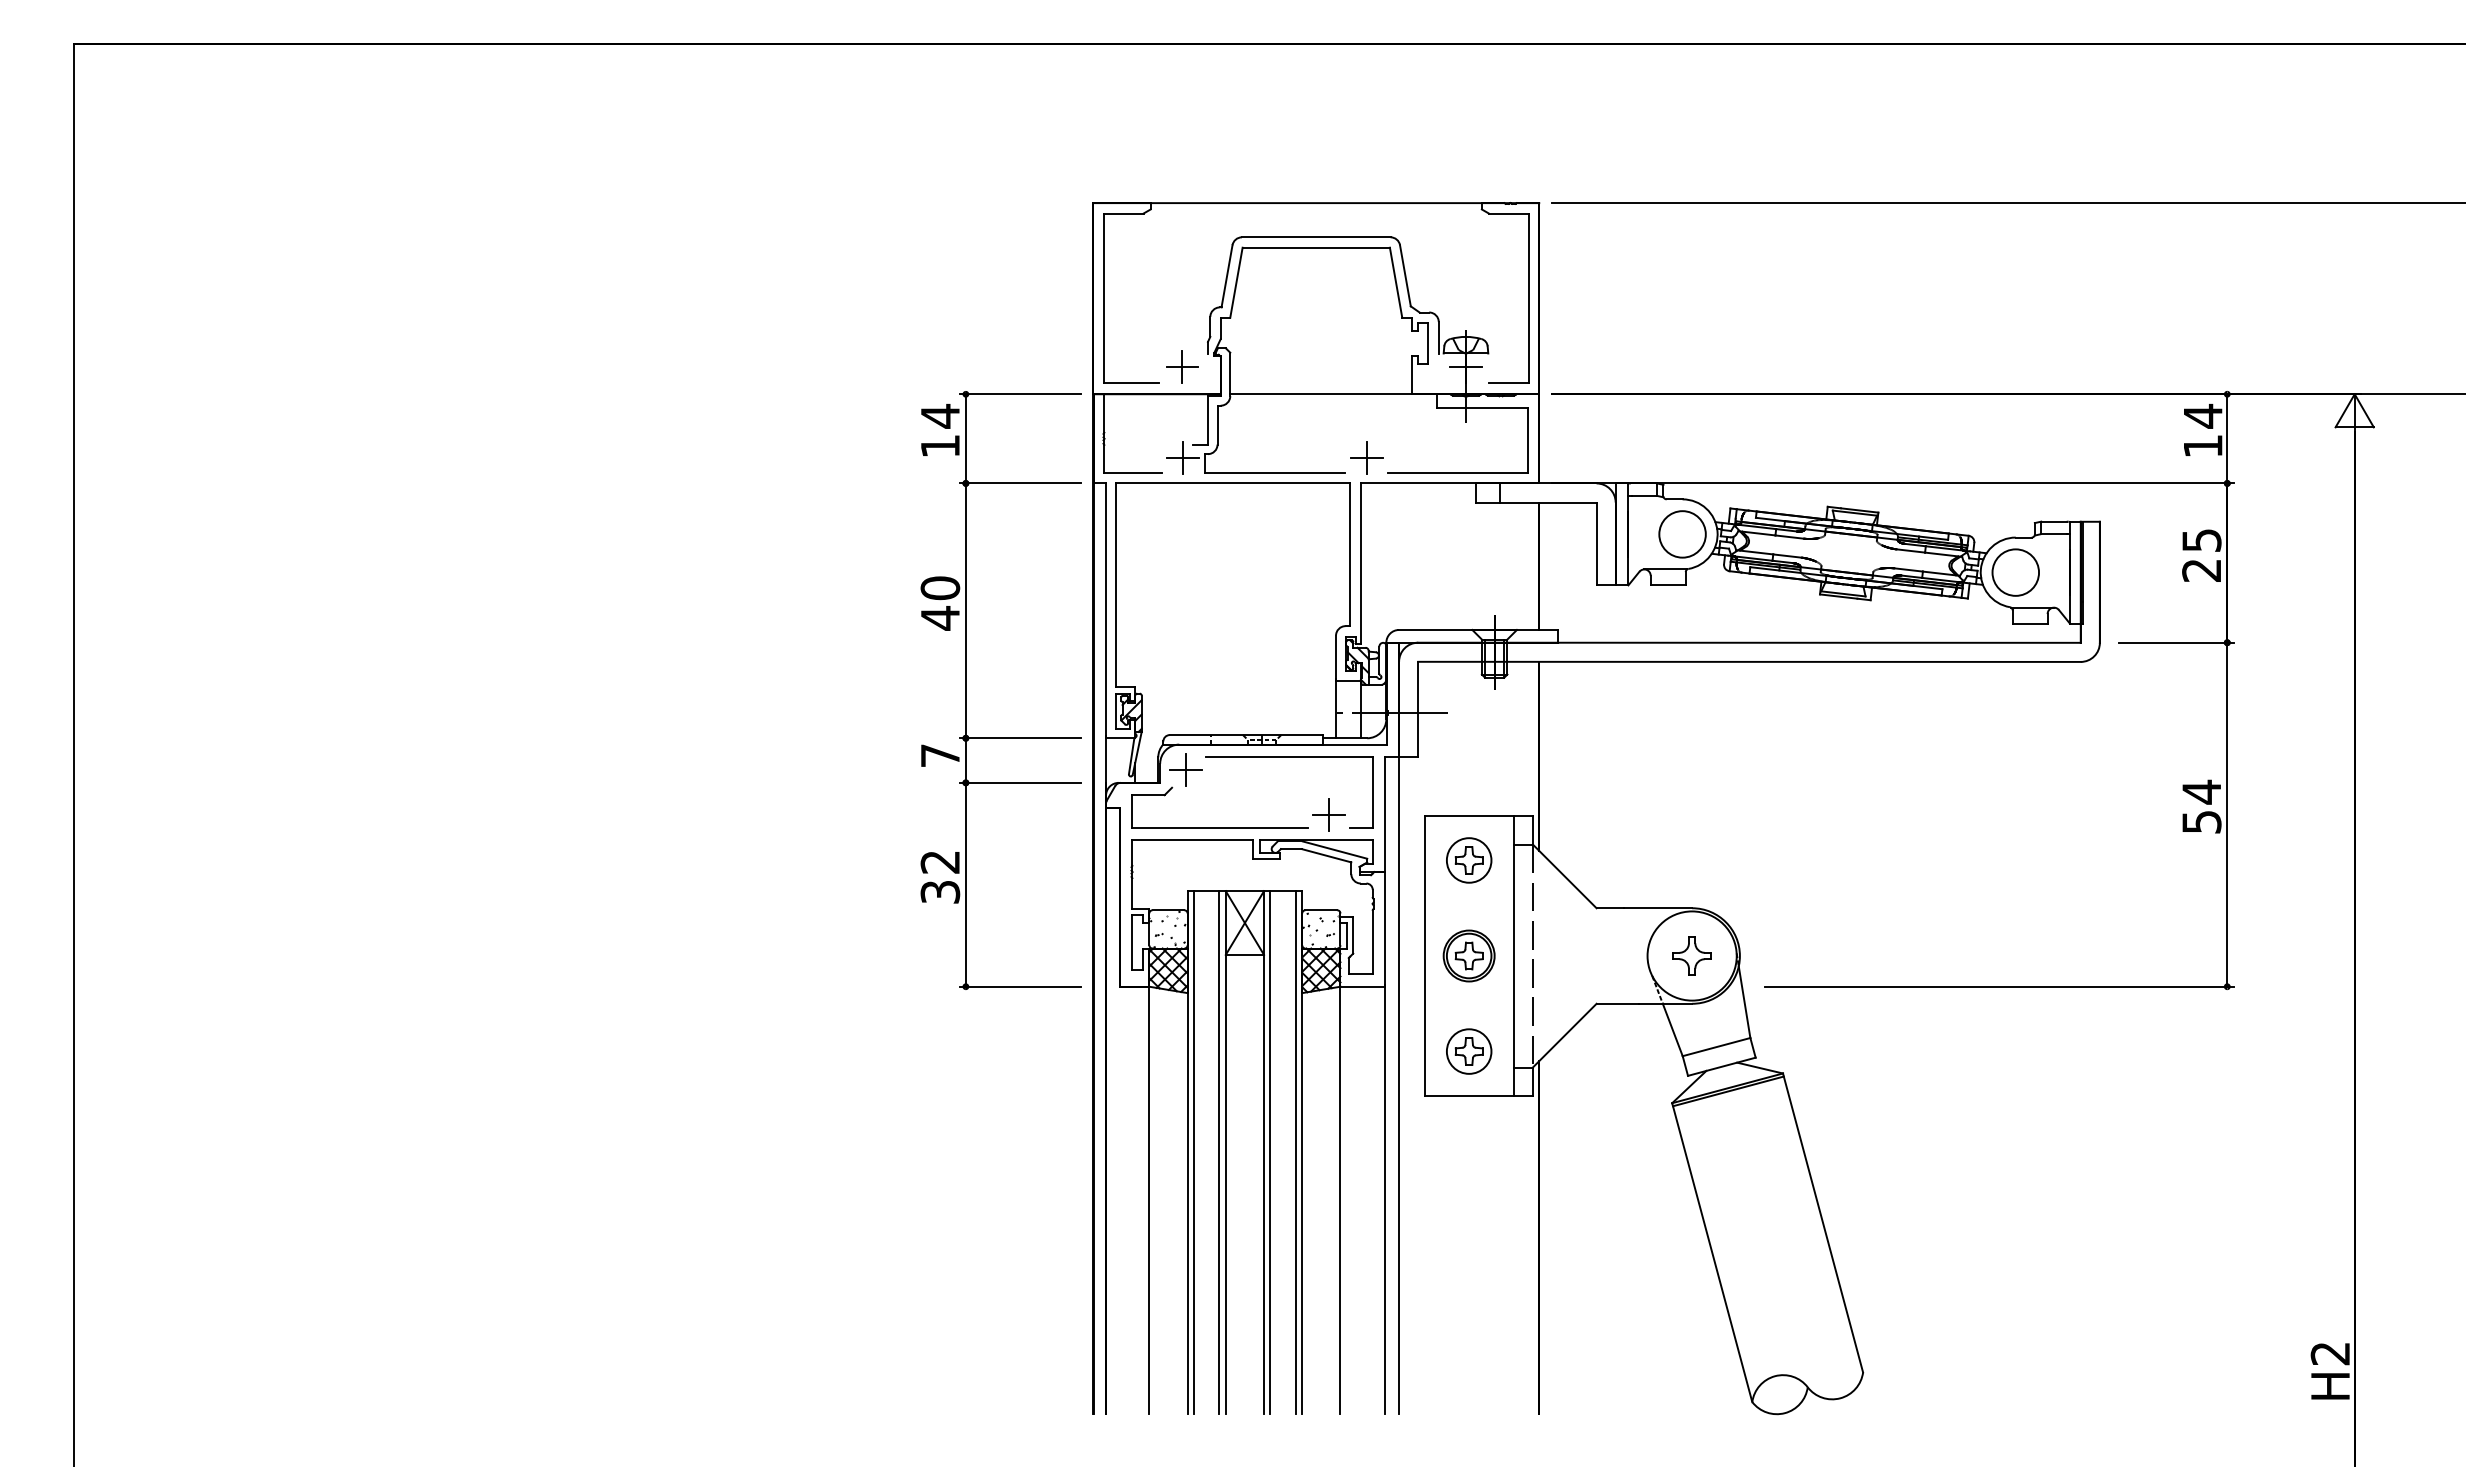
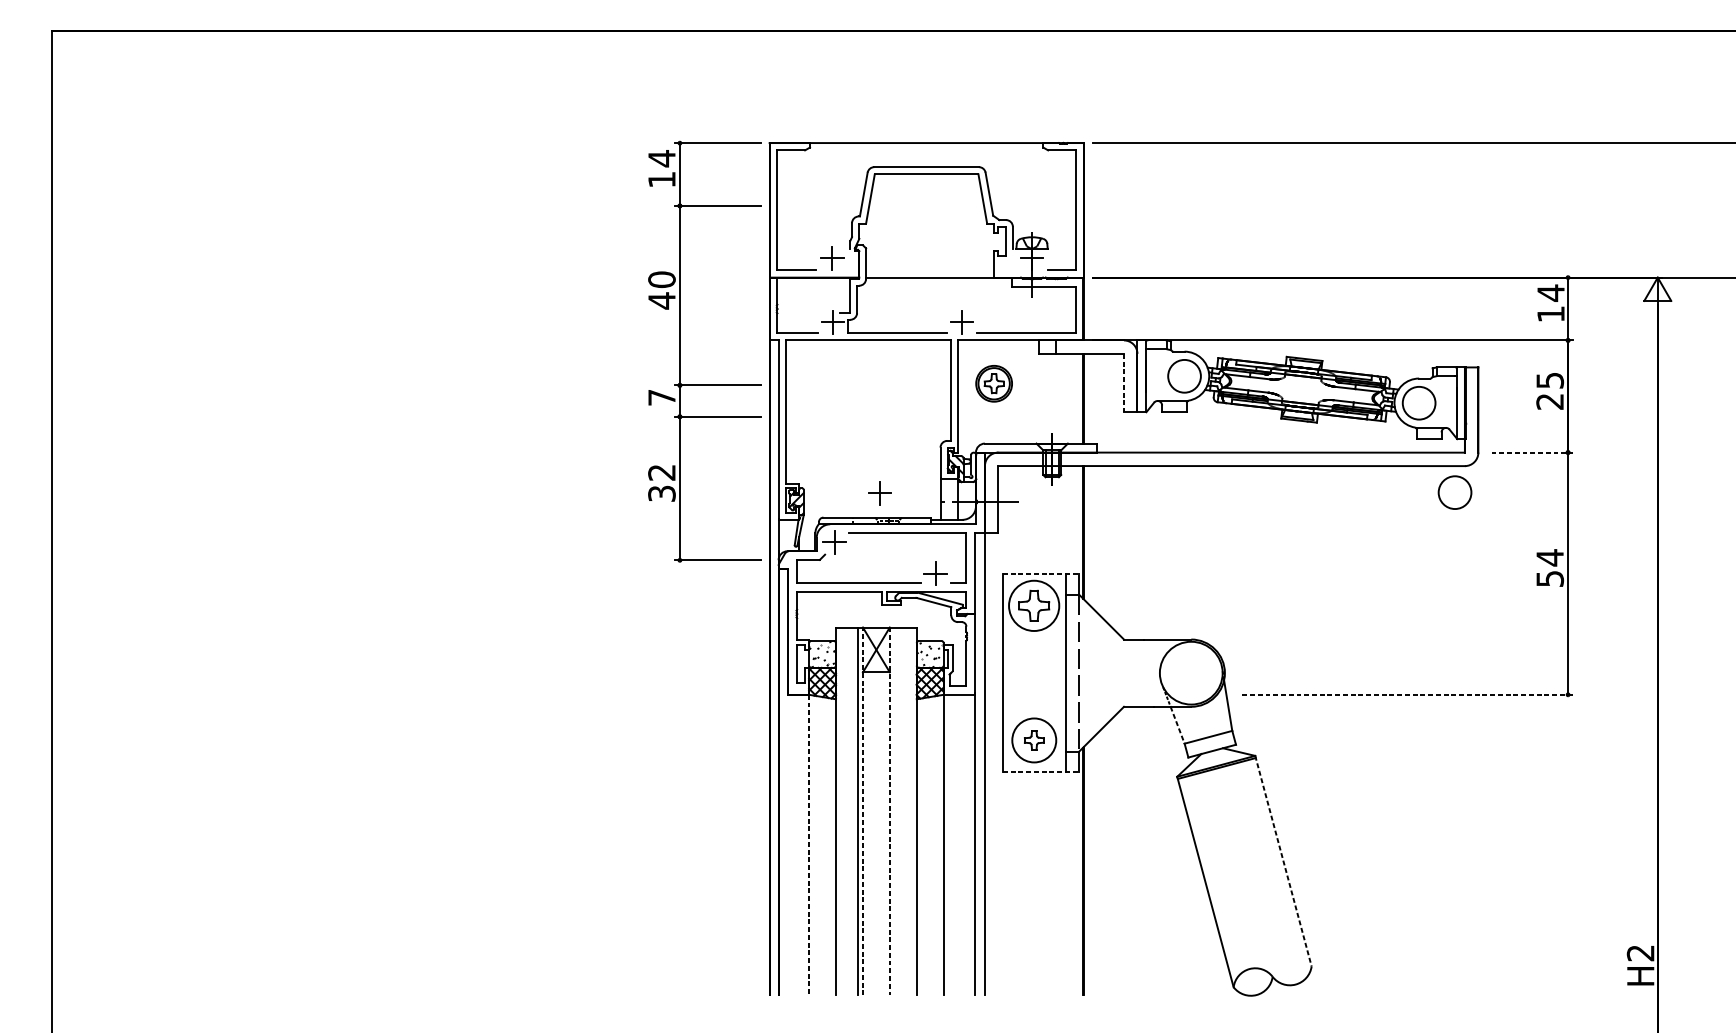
line: (1596, 544) -> (1123, 383), solid -> dashed
line: (2176, 642) -> (1532, 452), solid -> dashed
part: (966, 690) -> (680, 351), moved
circle: (2066, 699) -> (1454, 492), added
part: (1249, 700) -> (879, 493), added
line: (1479, 815) -> (1041, 574), solid -> dashed
part: (1469, 860) -> (1034, 605), size x1.6
part: (1468, 955) -> (993, 383), moved
part: (1691, 955) -> (1190, 672), removed
line: (1999, 986) -> (1407, 694), solid -> dashed
line: (1672, 1030) -> (1177, 725), solid -> dashed
circle: (1468, 1051) -> (1033, 740), size x1.4
line: (1479, 1096) -> (1041, 772), solid -> dashed
line: (1225, 1151) -> (862, 810), solid -> dashed
line: (1193, 1152) -> (840, 811), removed
line: (1264, 1152) -> (890, 811), solid -> dashed
line: (1270, 1152) -> (894, 811), removed
line: (1295, 1152) -> (912, 811), removed
line: (1149, 1200) -> (809, 845), solid -> dashed
line: (1823, 1222) -> (1283, 860), solid -> dashed

